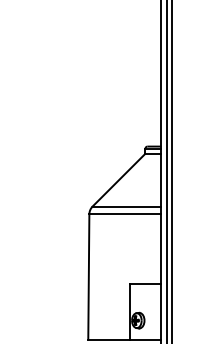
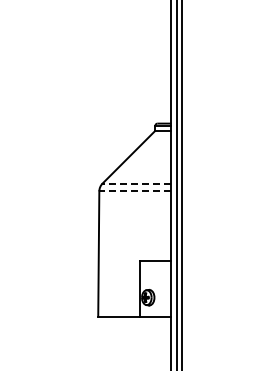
line: (126, 206) -> (136, 183), solid -> dashed
line: (124, 214) -> (134, 191), solid -> dashed

